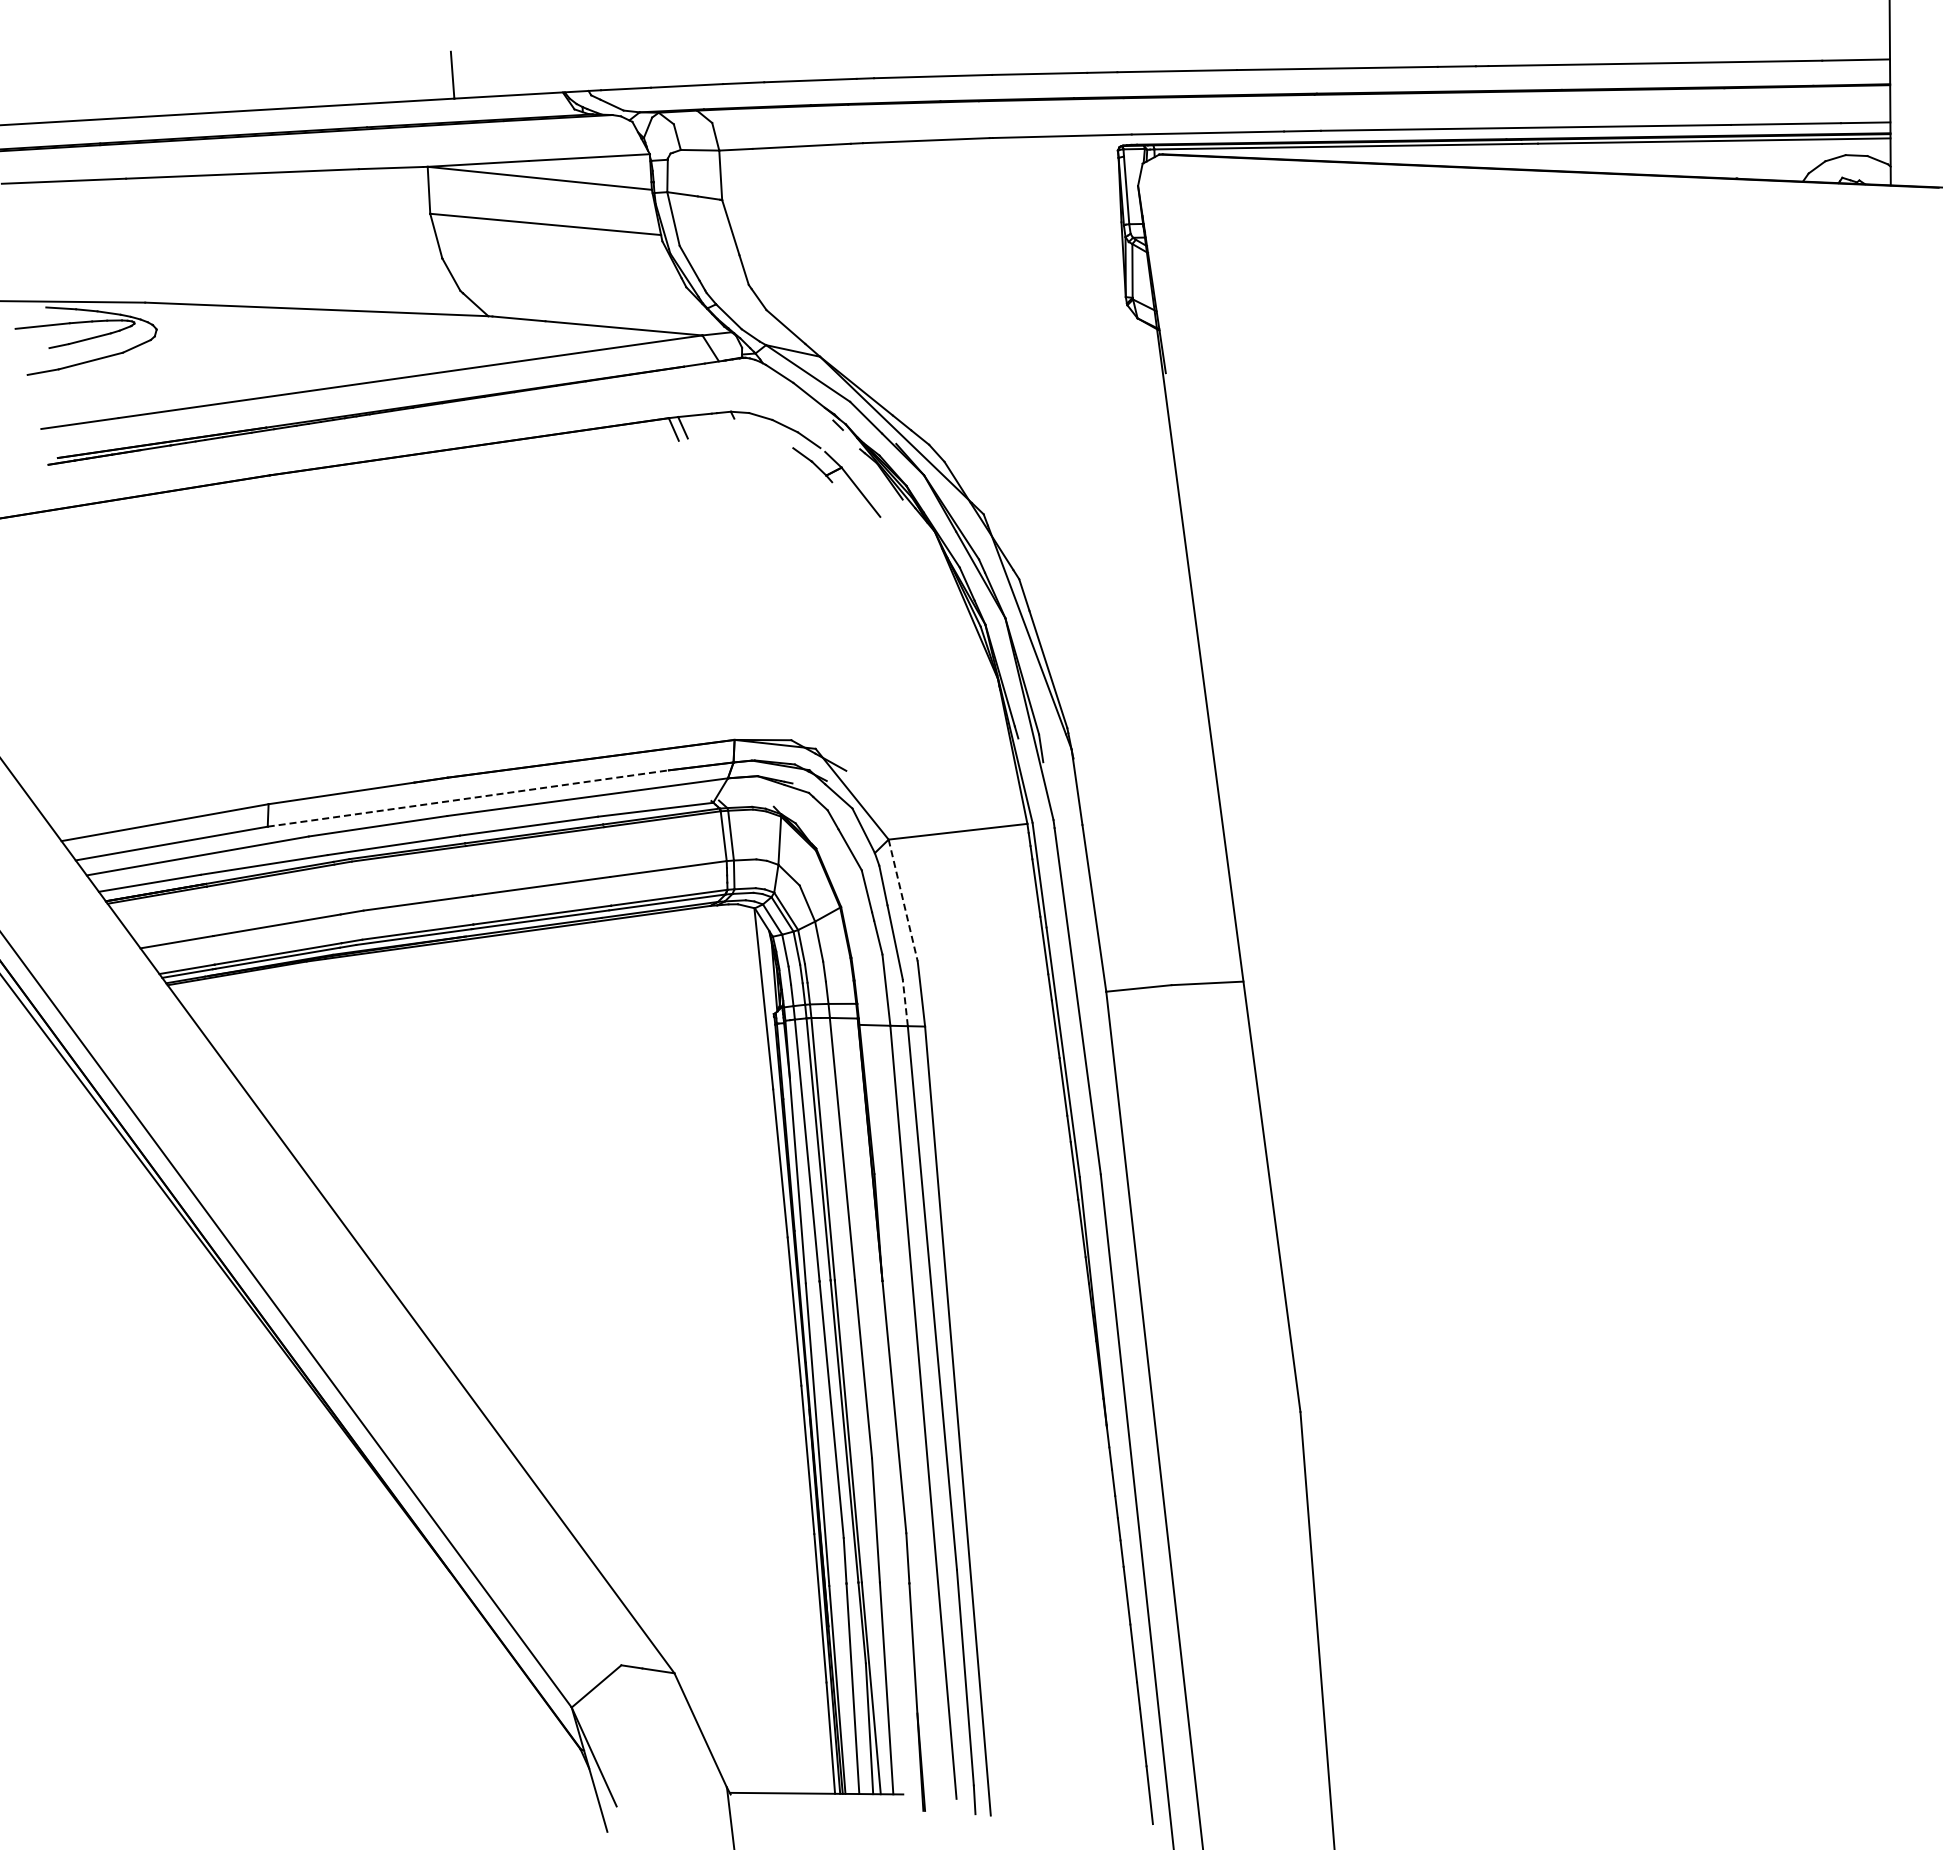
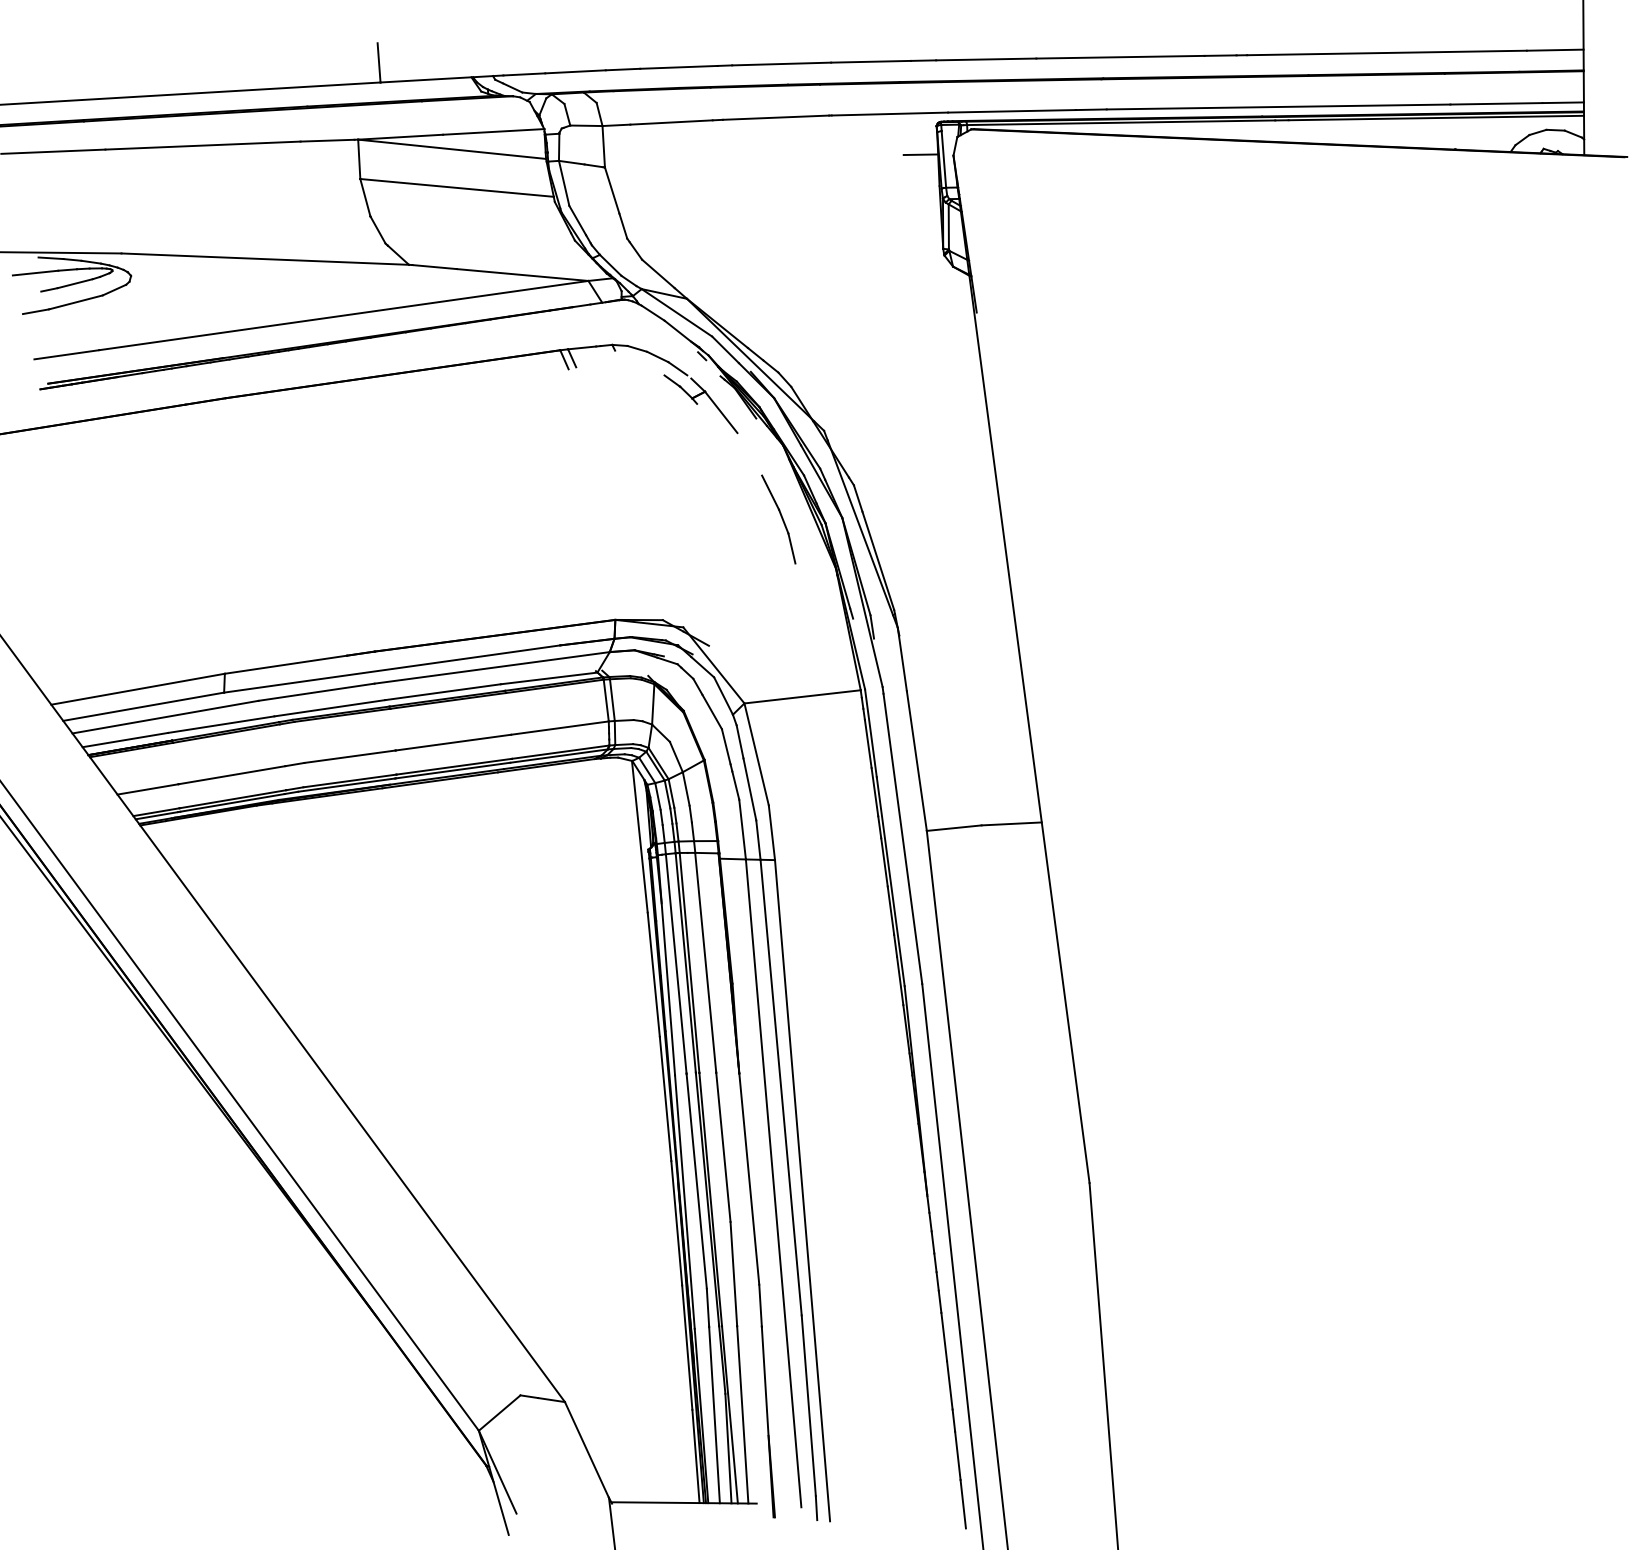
line: (1098, 184) -> (920, 154), added
part: (929, 619) -> (778, 518), added
line: (468, 798) -> (392, 668), dashed -> solid
line: (903, 900) -> (756, 754), dashed -> solid
line: (905, 1002) -> (758, 839), dashed -> solid

